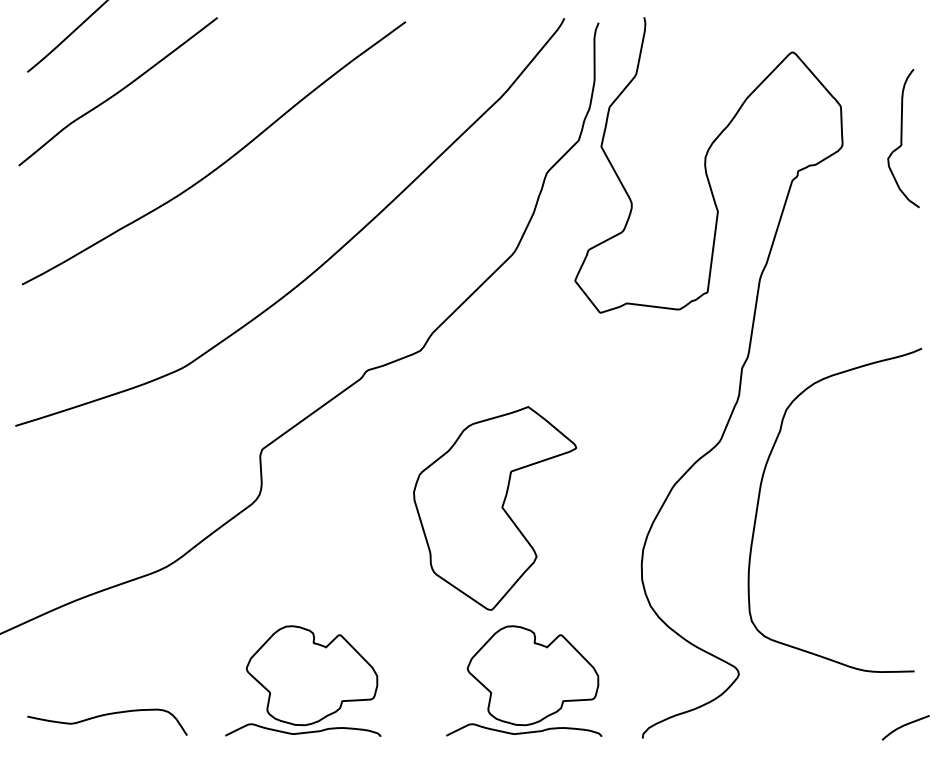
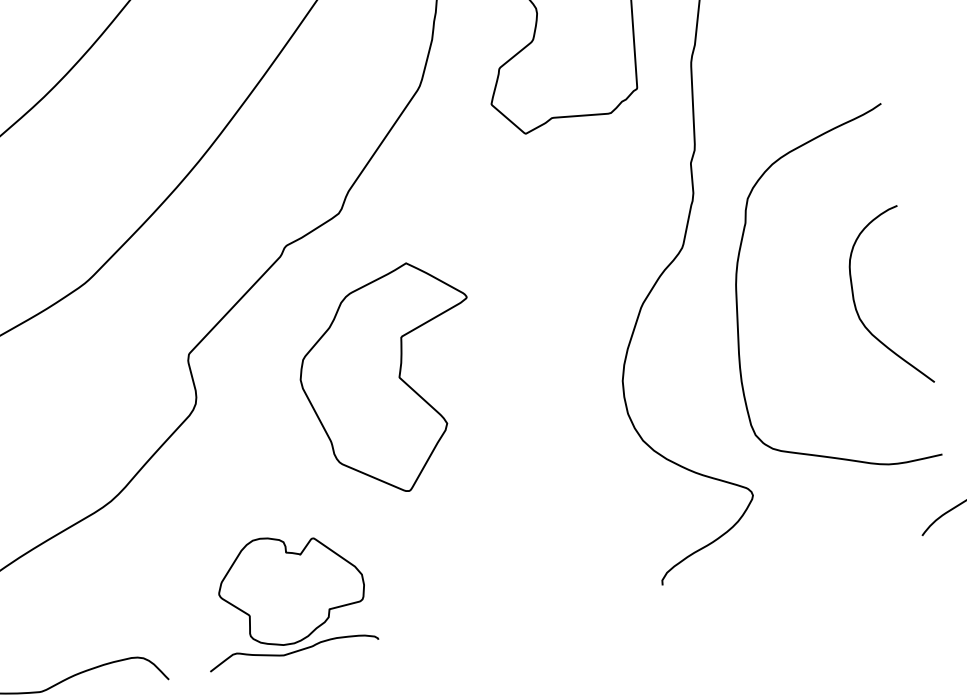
part: (495, 508) -> (392, 380), moved
curve: (864, 525) -> (856, 307), added
part: (524, 680) -> (522, 547), removed

